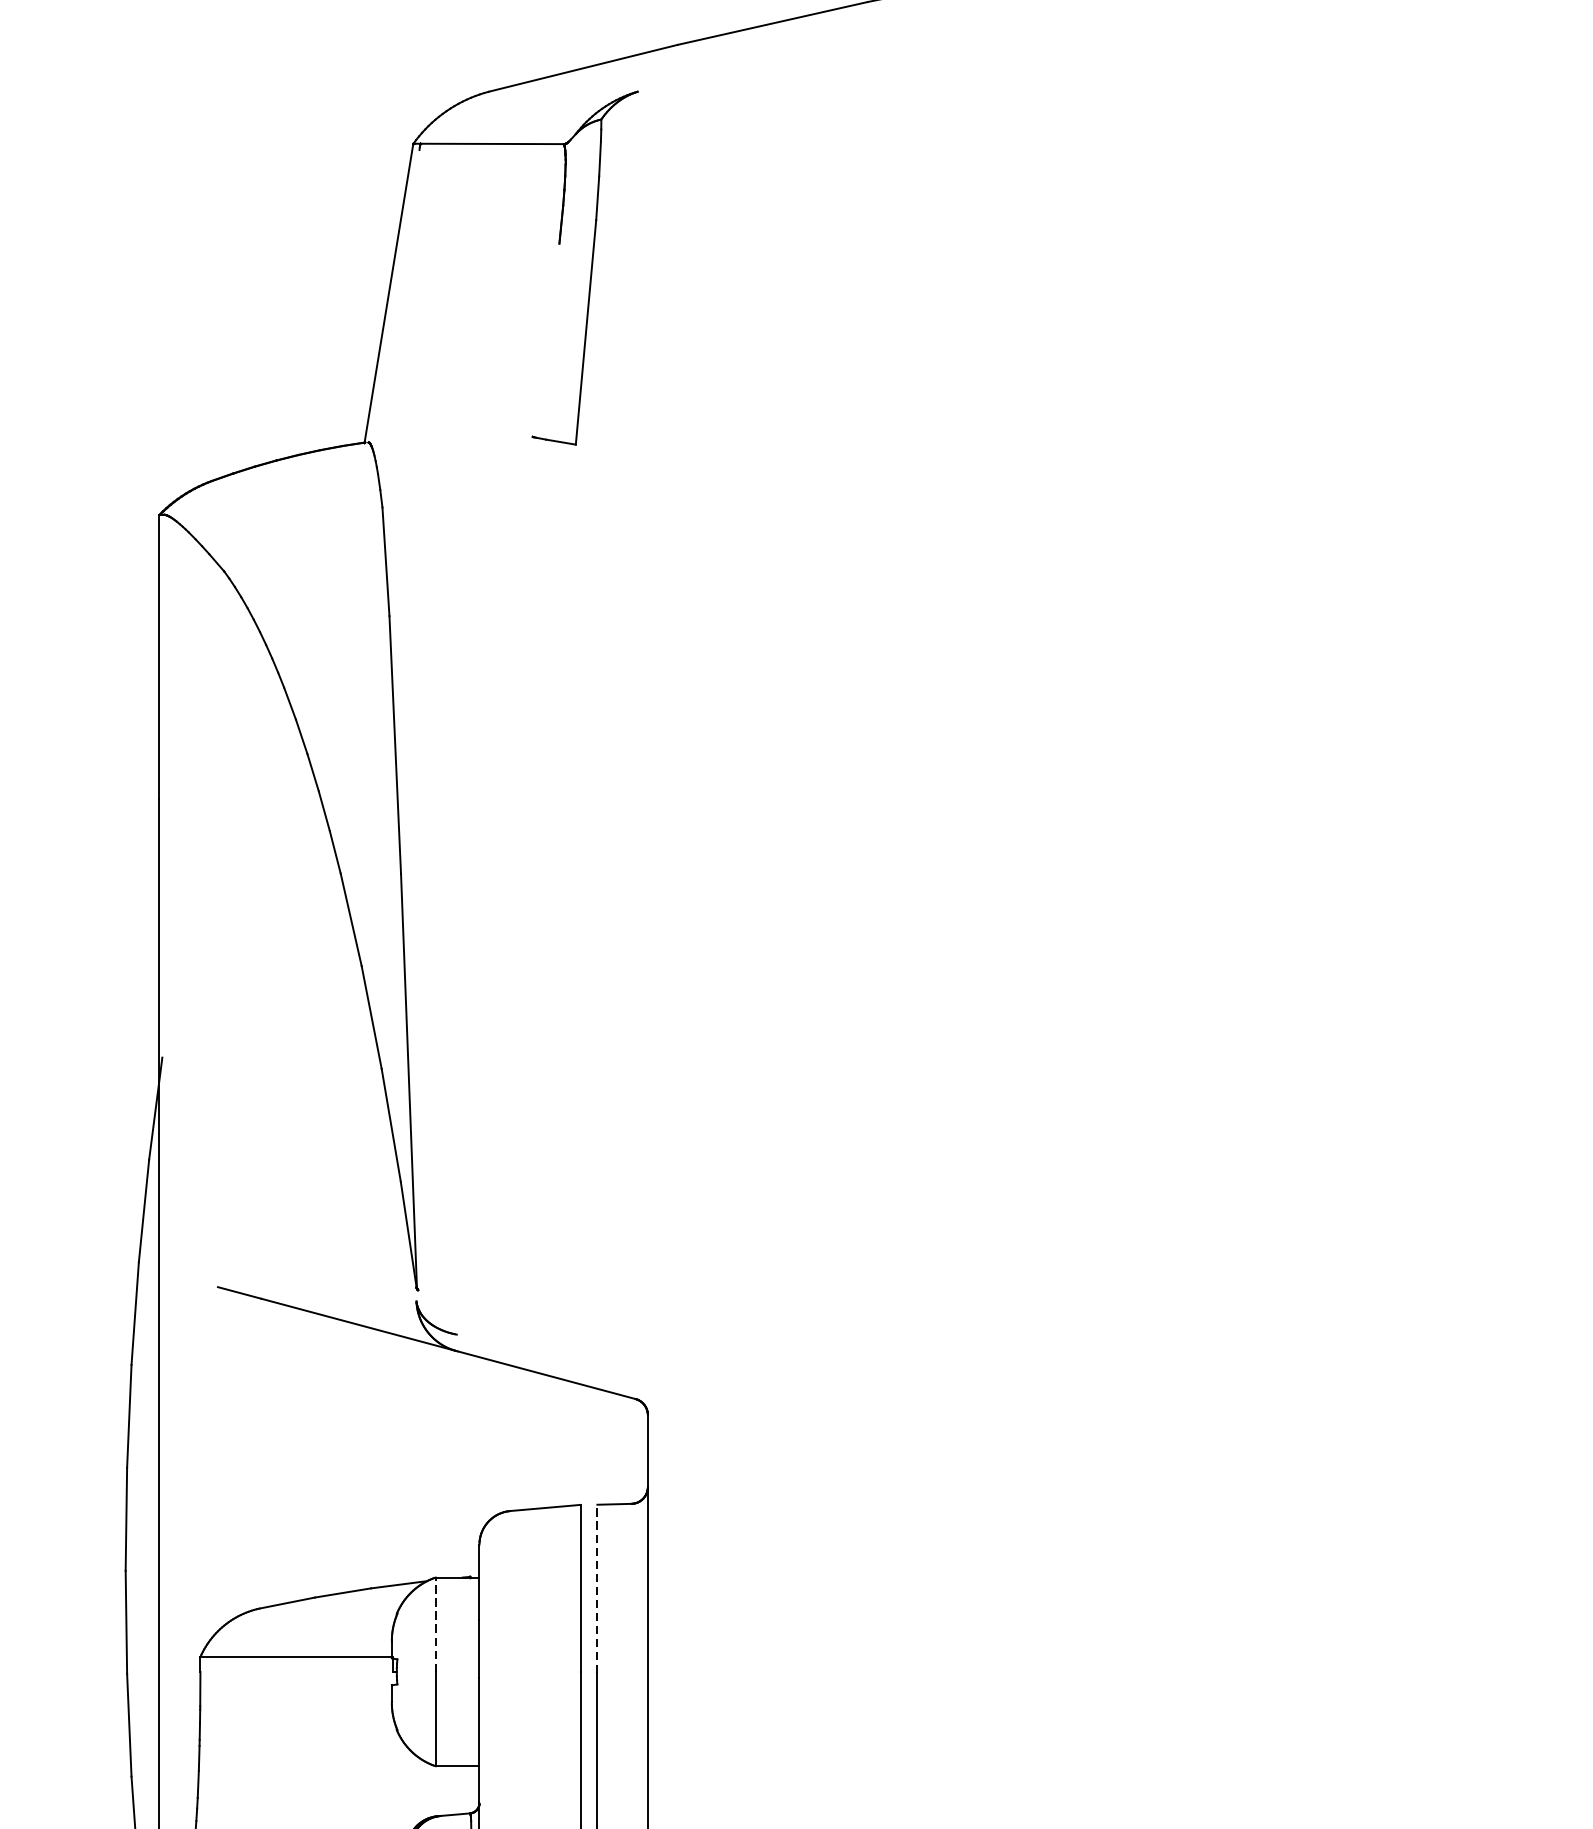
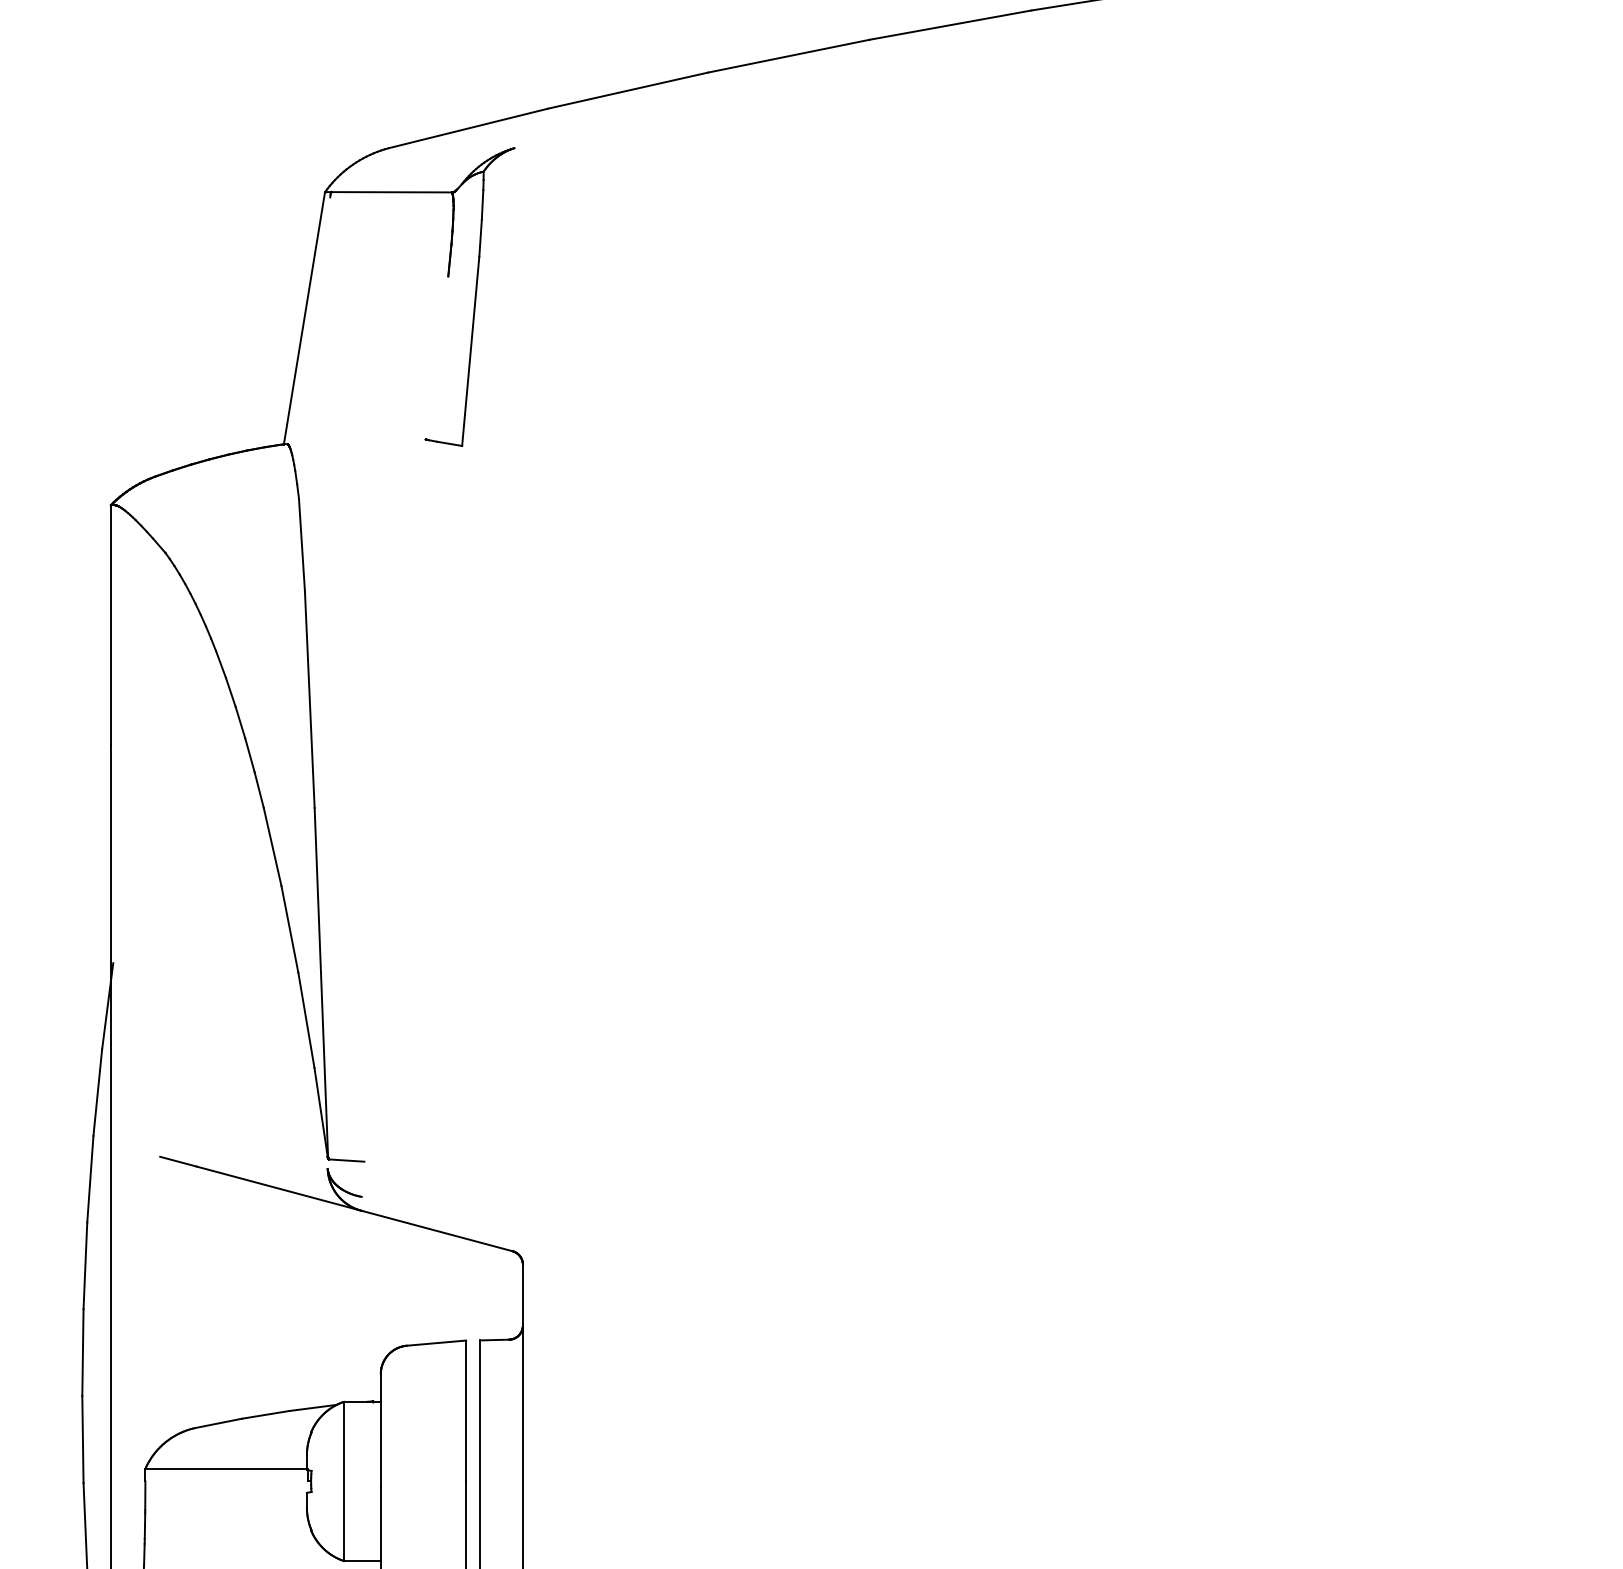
line: (438, 1291) -> (346, 1160), added
line: (597, 1587) -> (480, 1410), dashed -> solid
line: (435, 1624) -> (343, 1441), dashed -> solid

